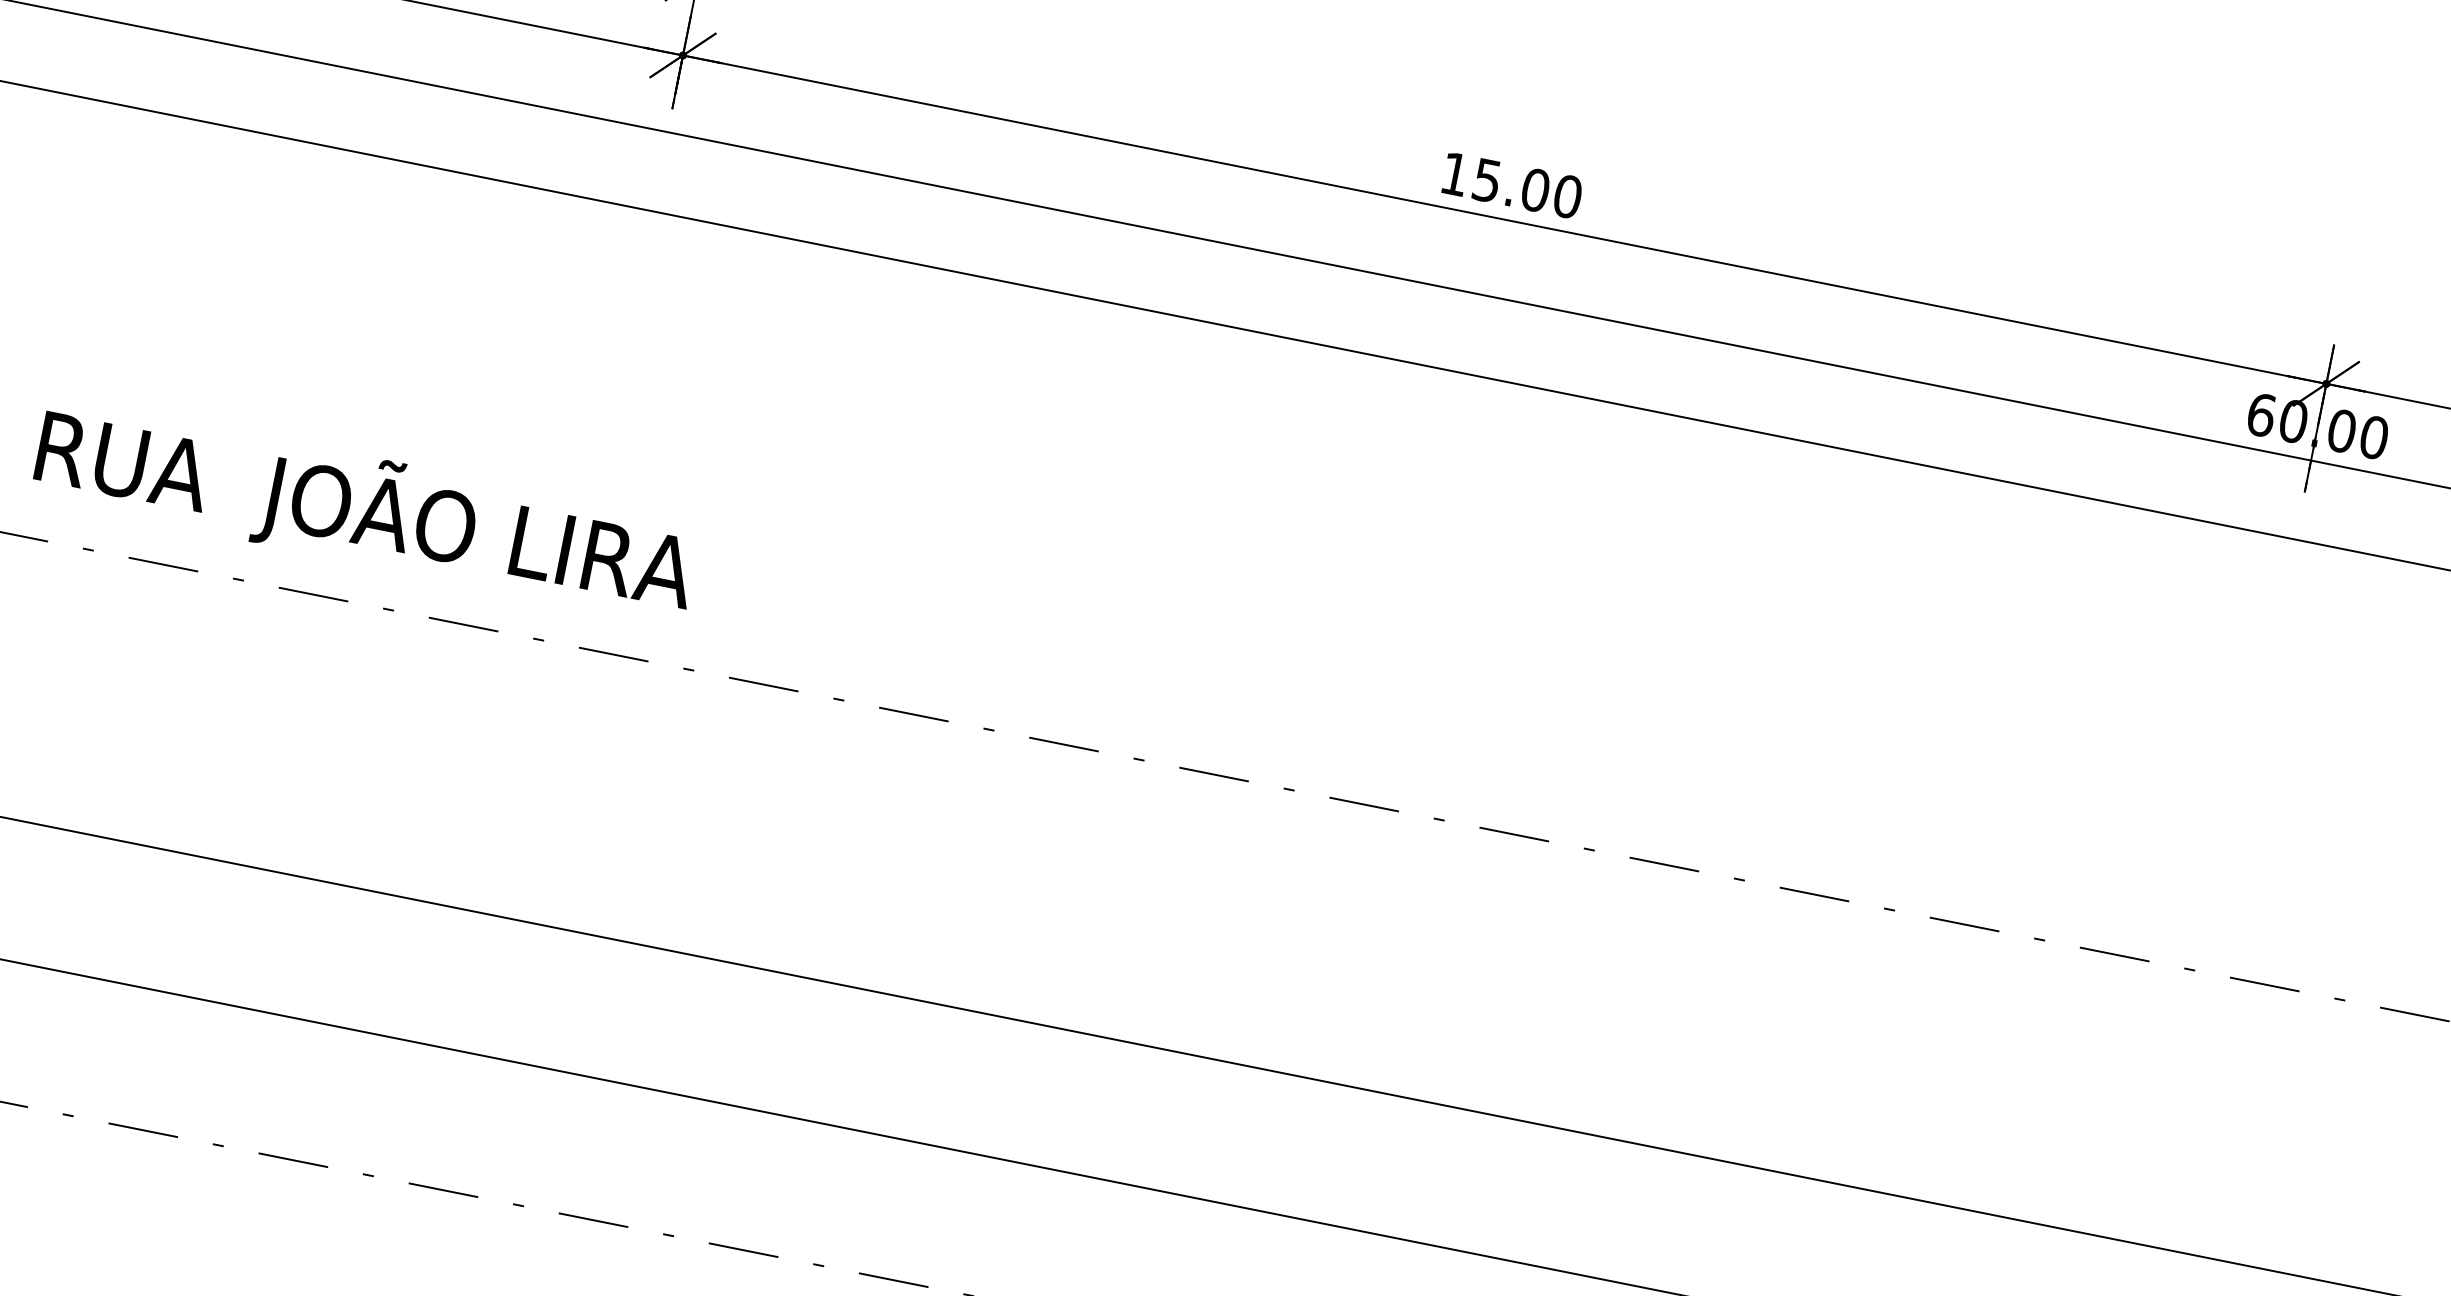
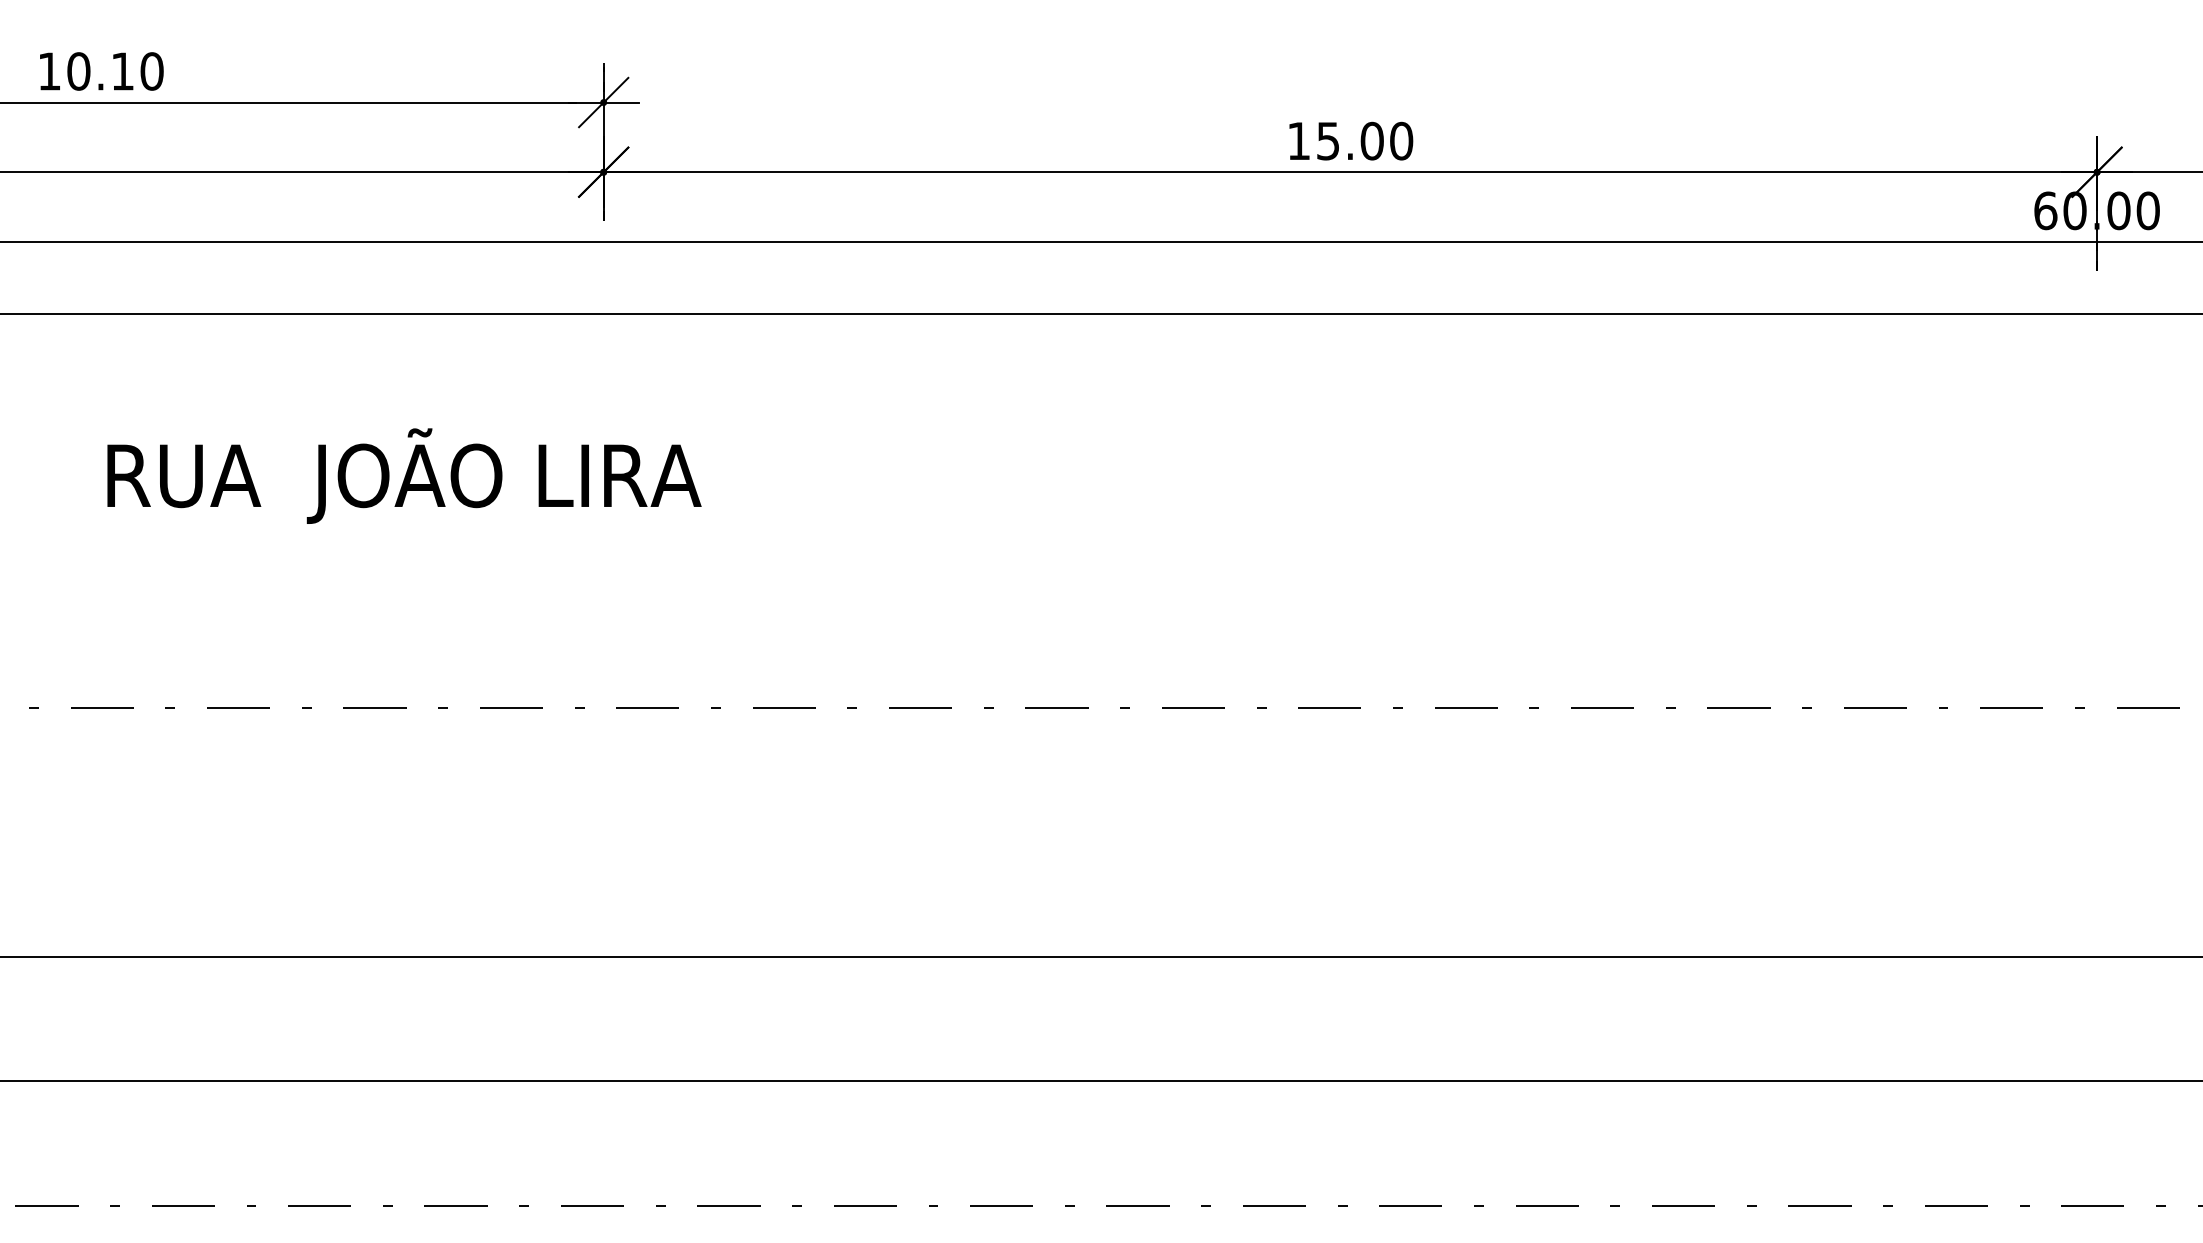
text: (366, 509) -> (404, 475), moved

